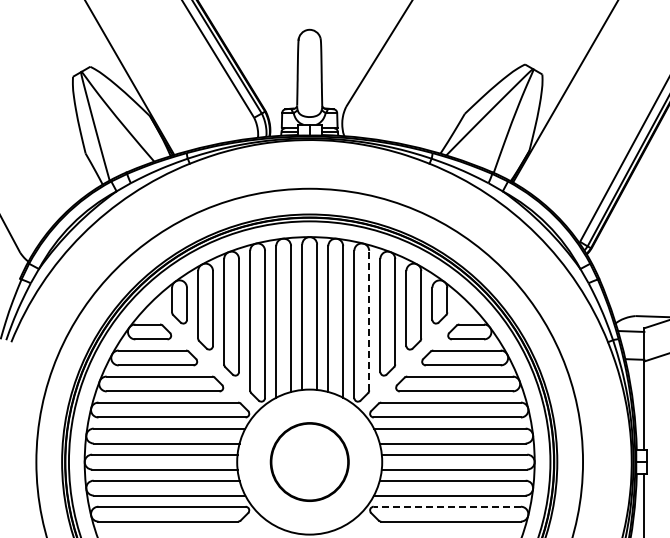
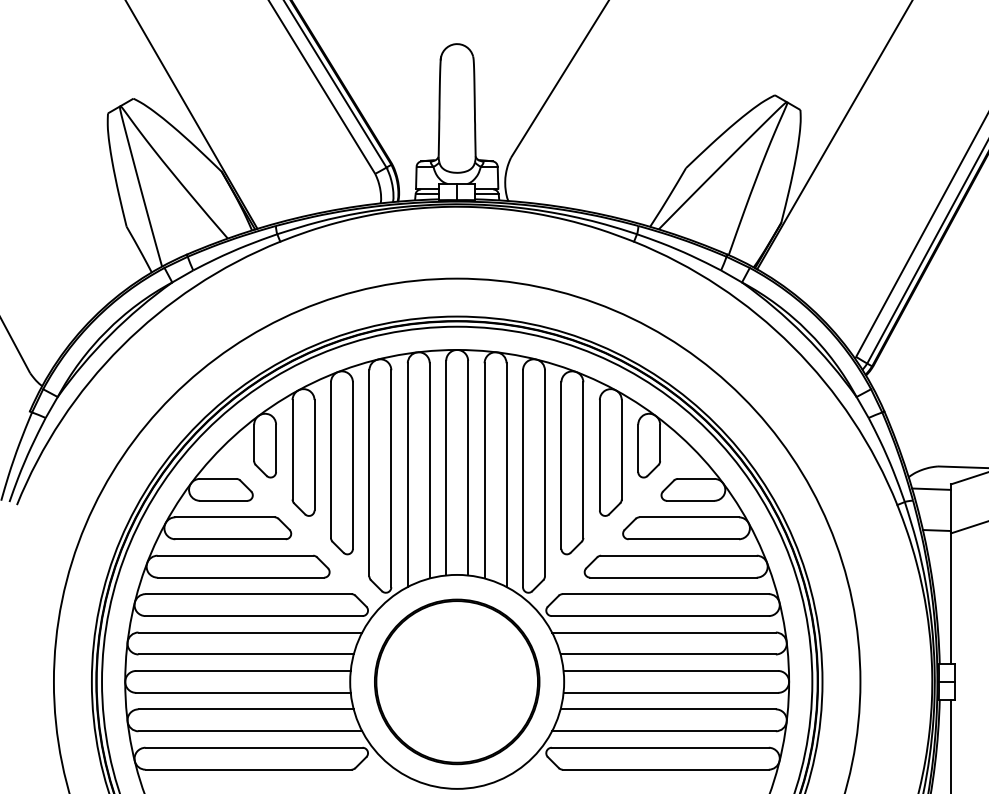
line: (369, 320) -> (545, 472), dashed -> solid
circle: (309, 461) -> (456, 681), size x1.43
line: (447, 506) -> (660, 747), dashed -> solid

